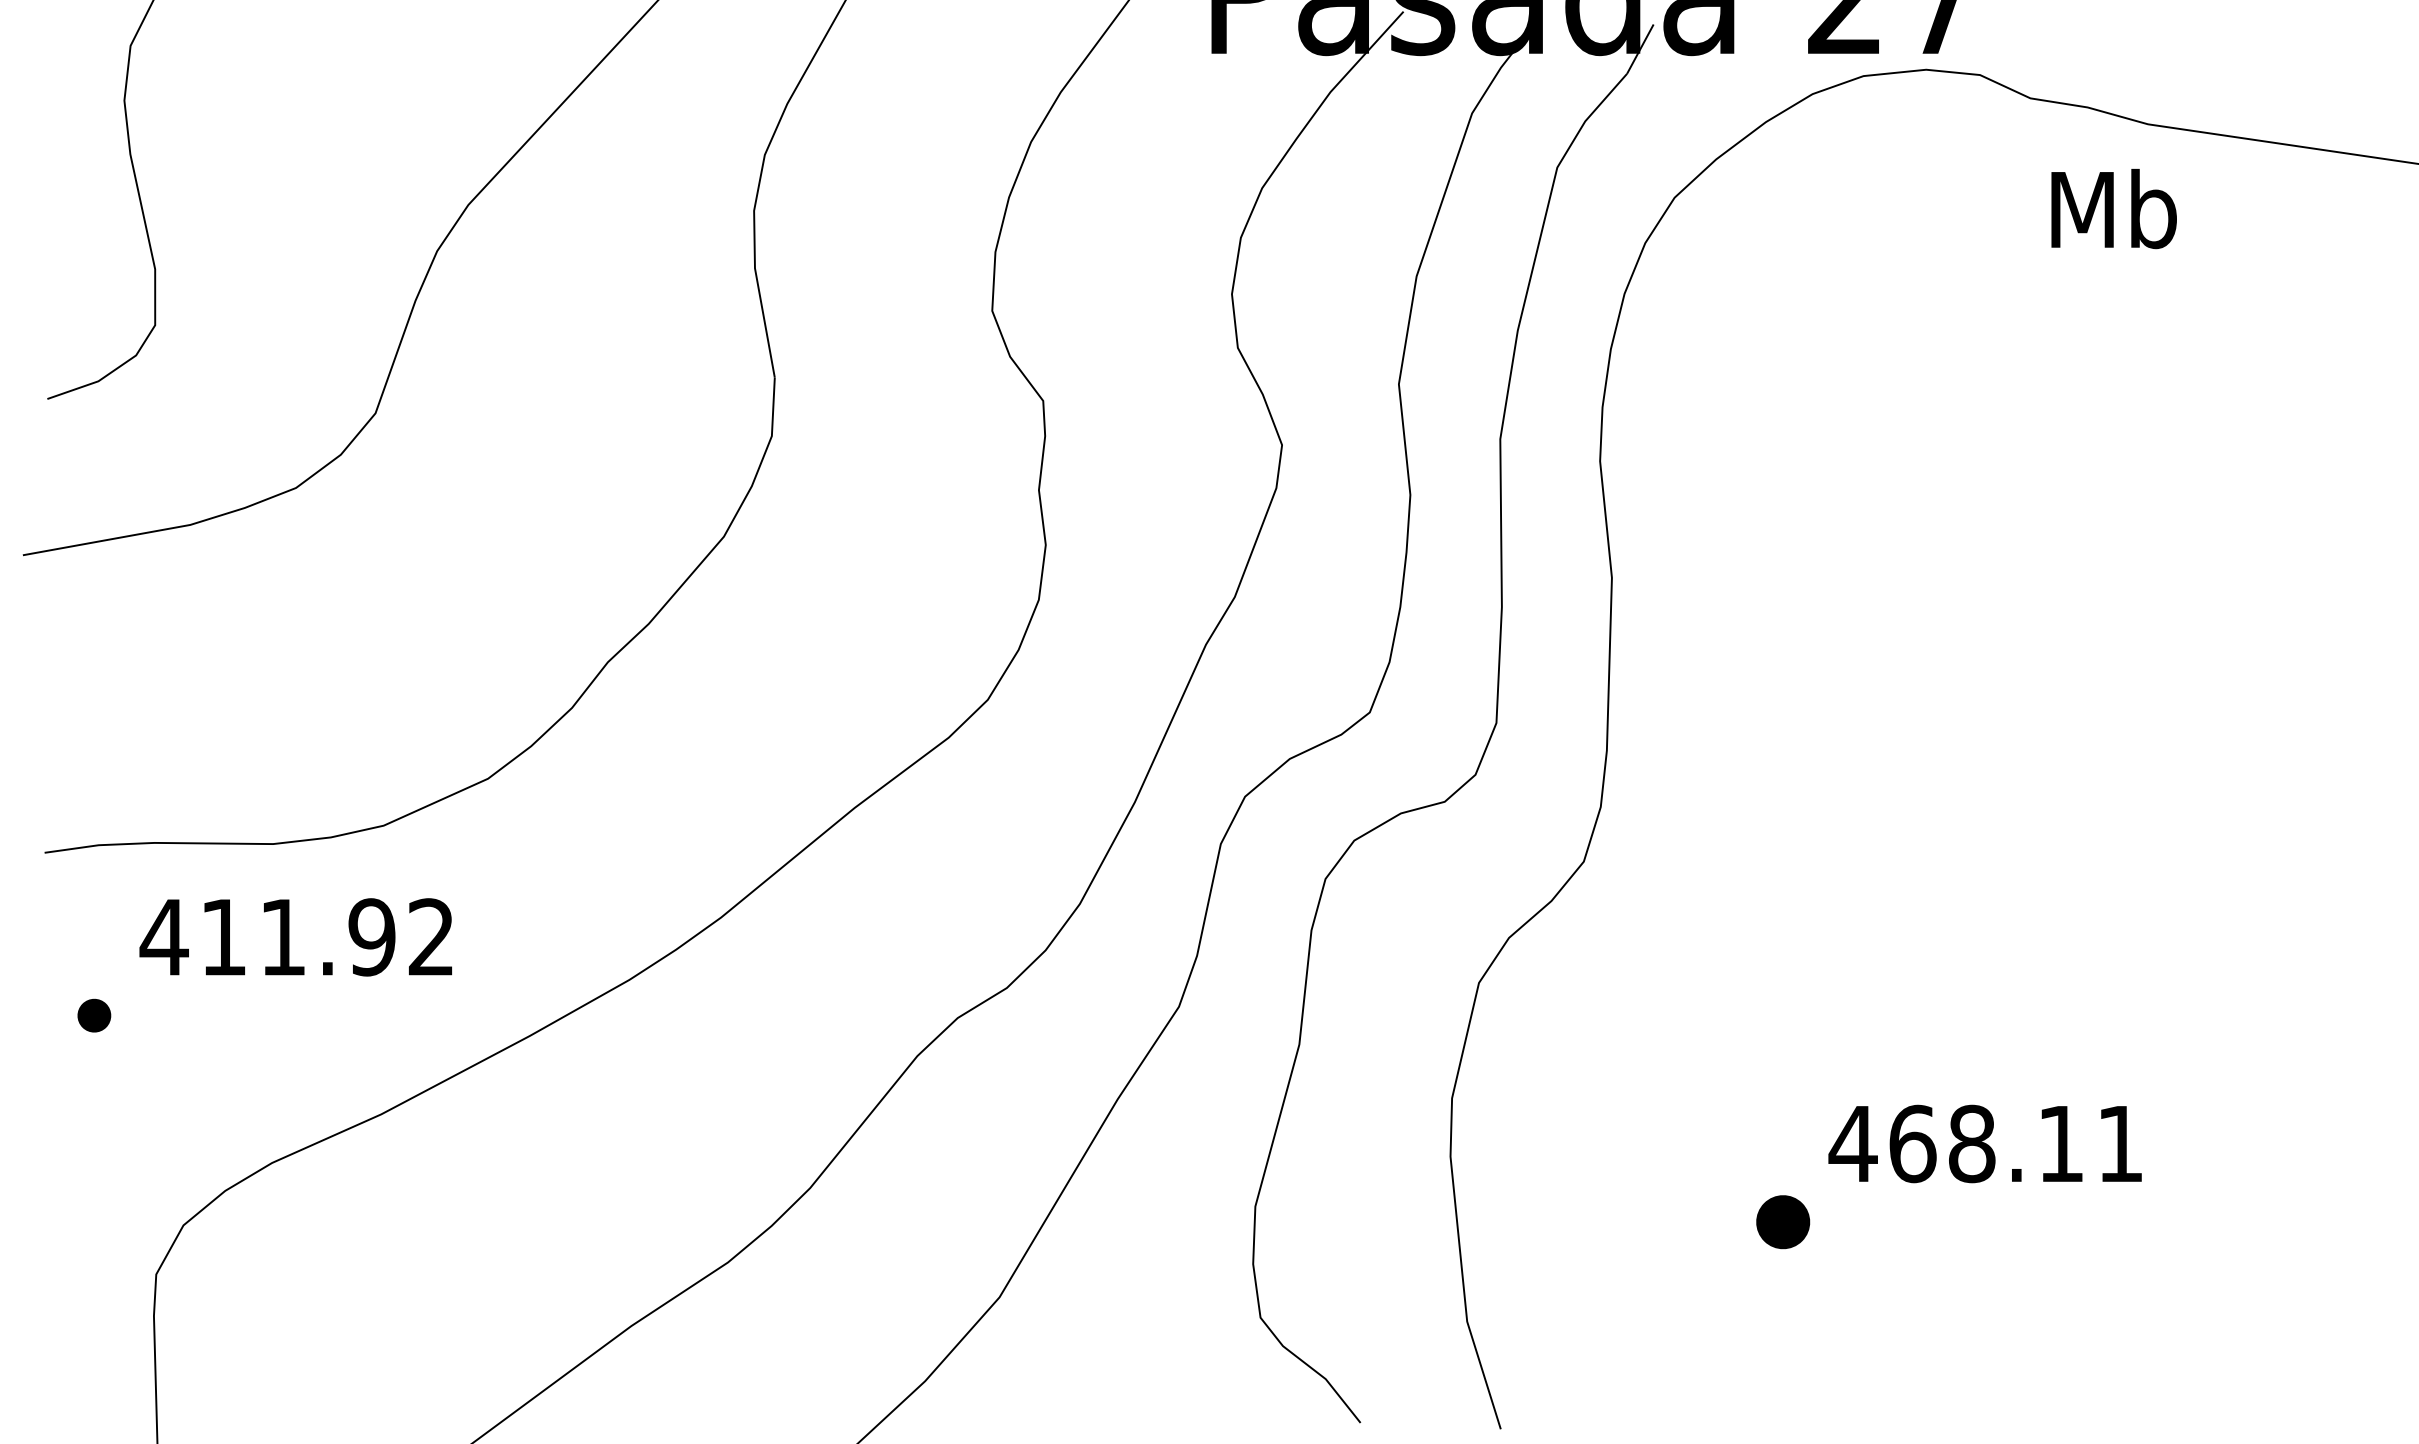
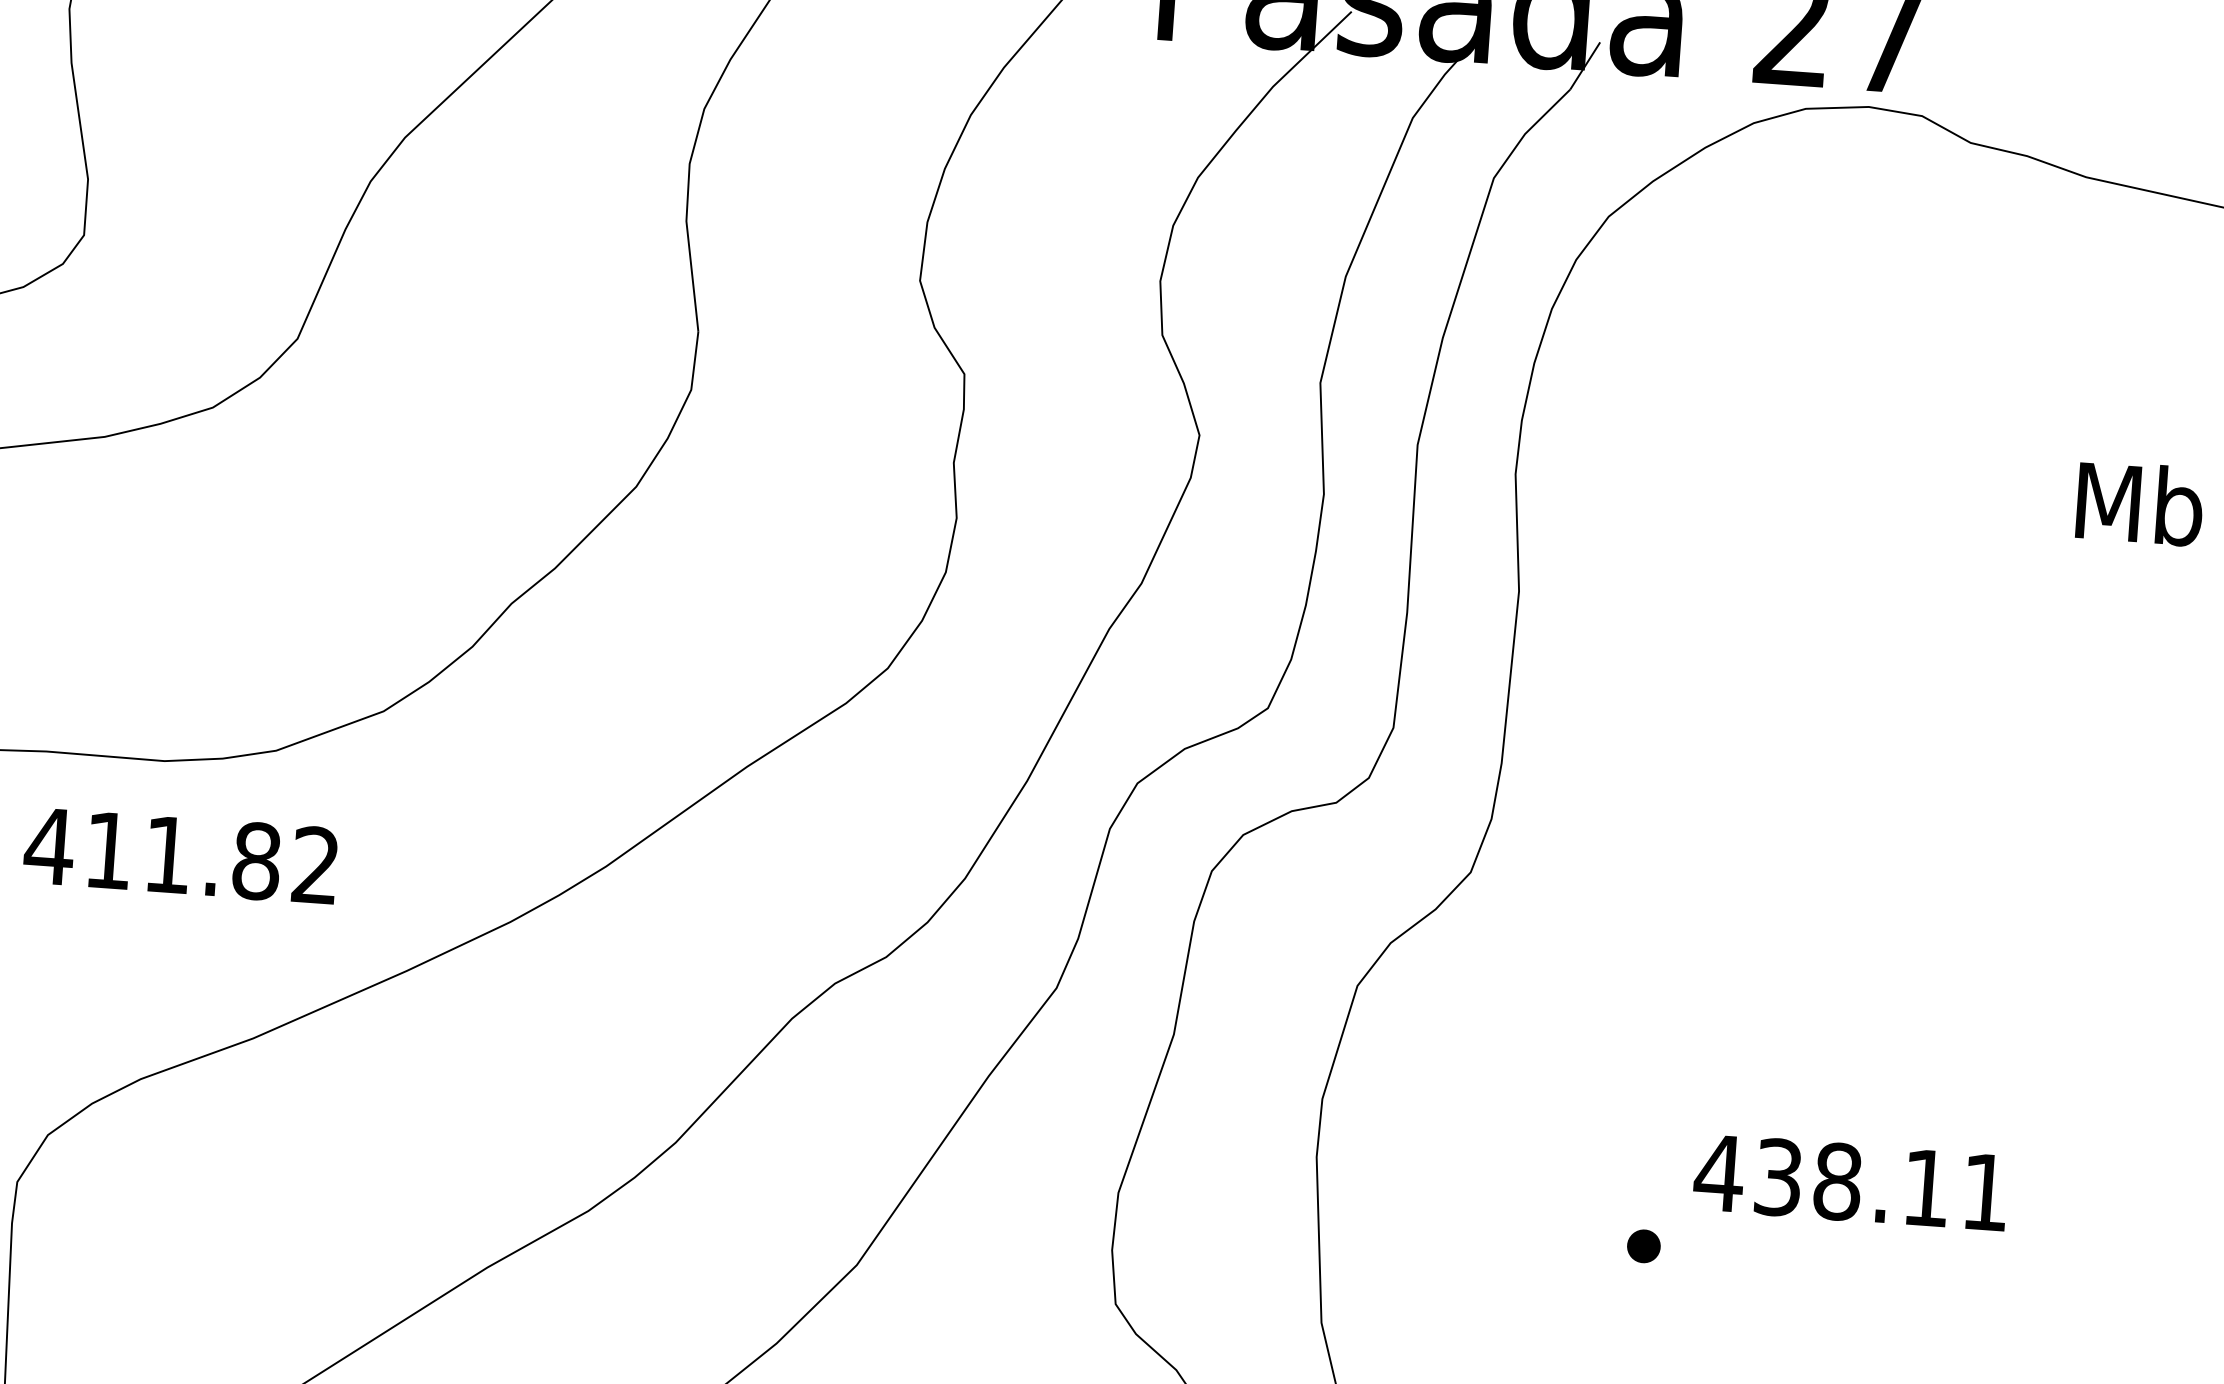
text: (2113, 209) -> (2139, 504), moved
text: (371, 937) -> (256, 861), 411.92 -> 411.82
text: (1912, 1143) -> (1778, 1176), 468.11 -> 438.11
part: (1783, 1222) -> (1644, 1246), size x0.62

